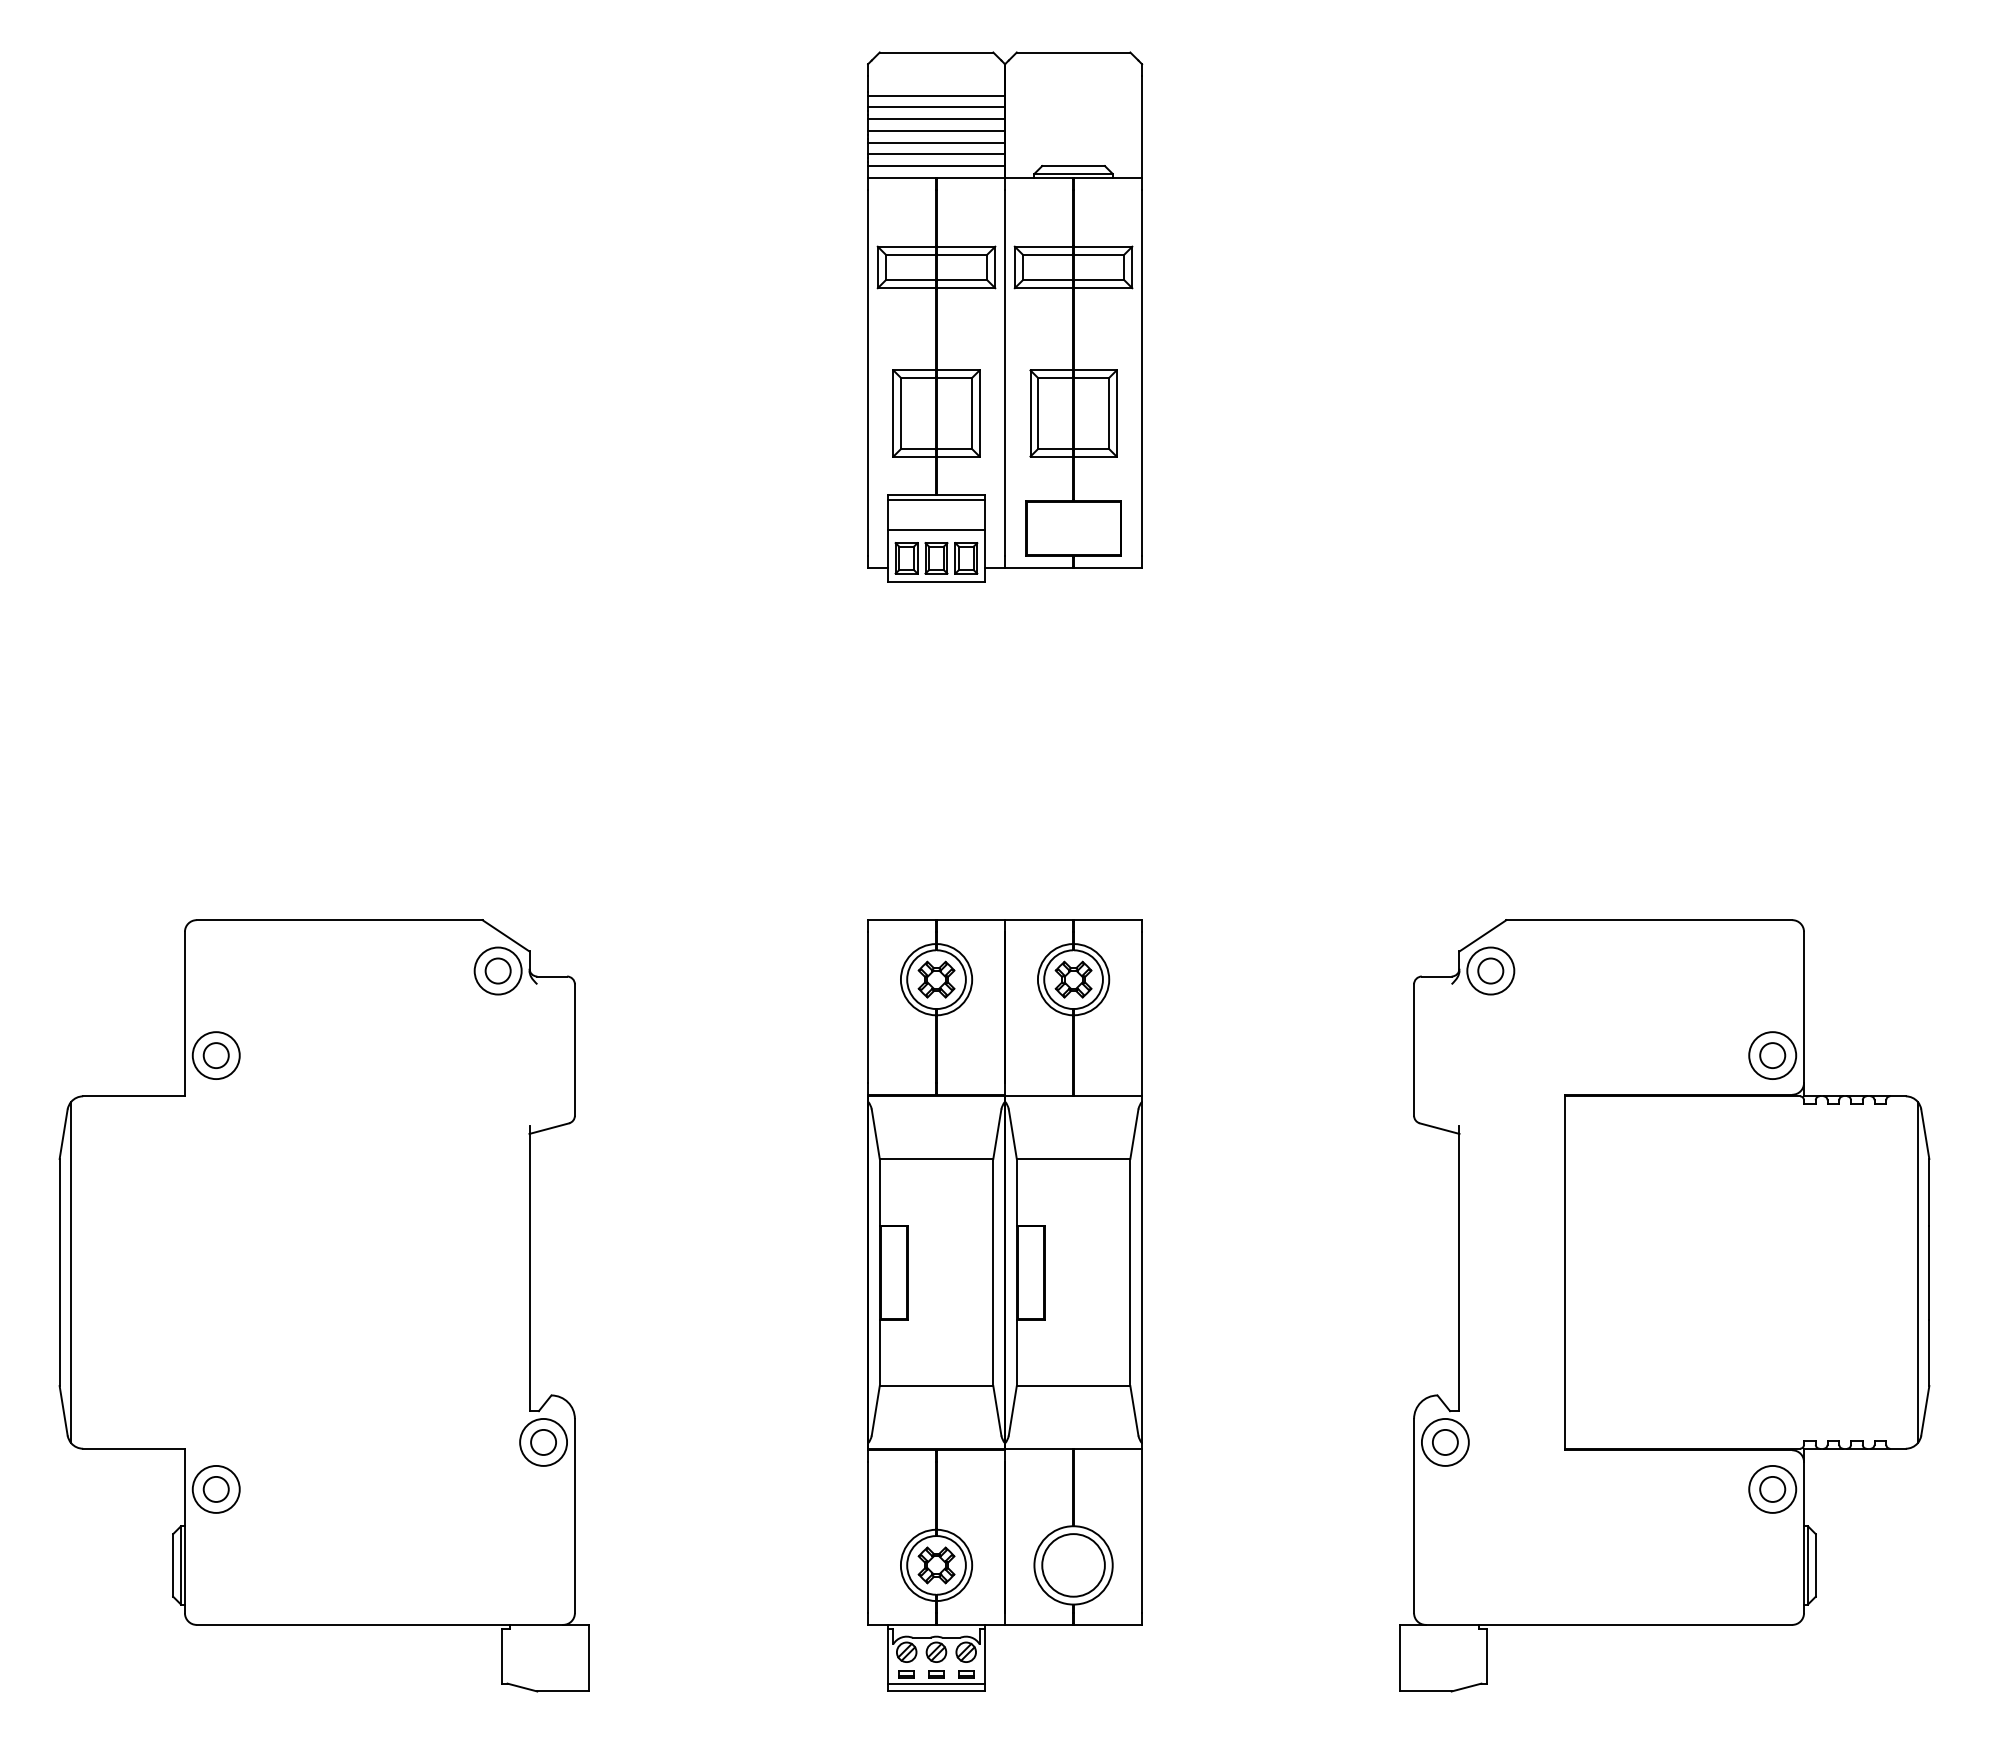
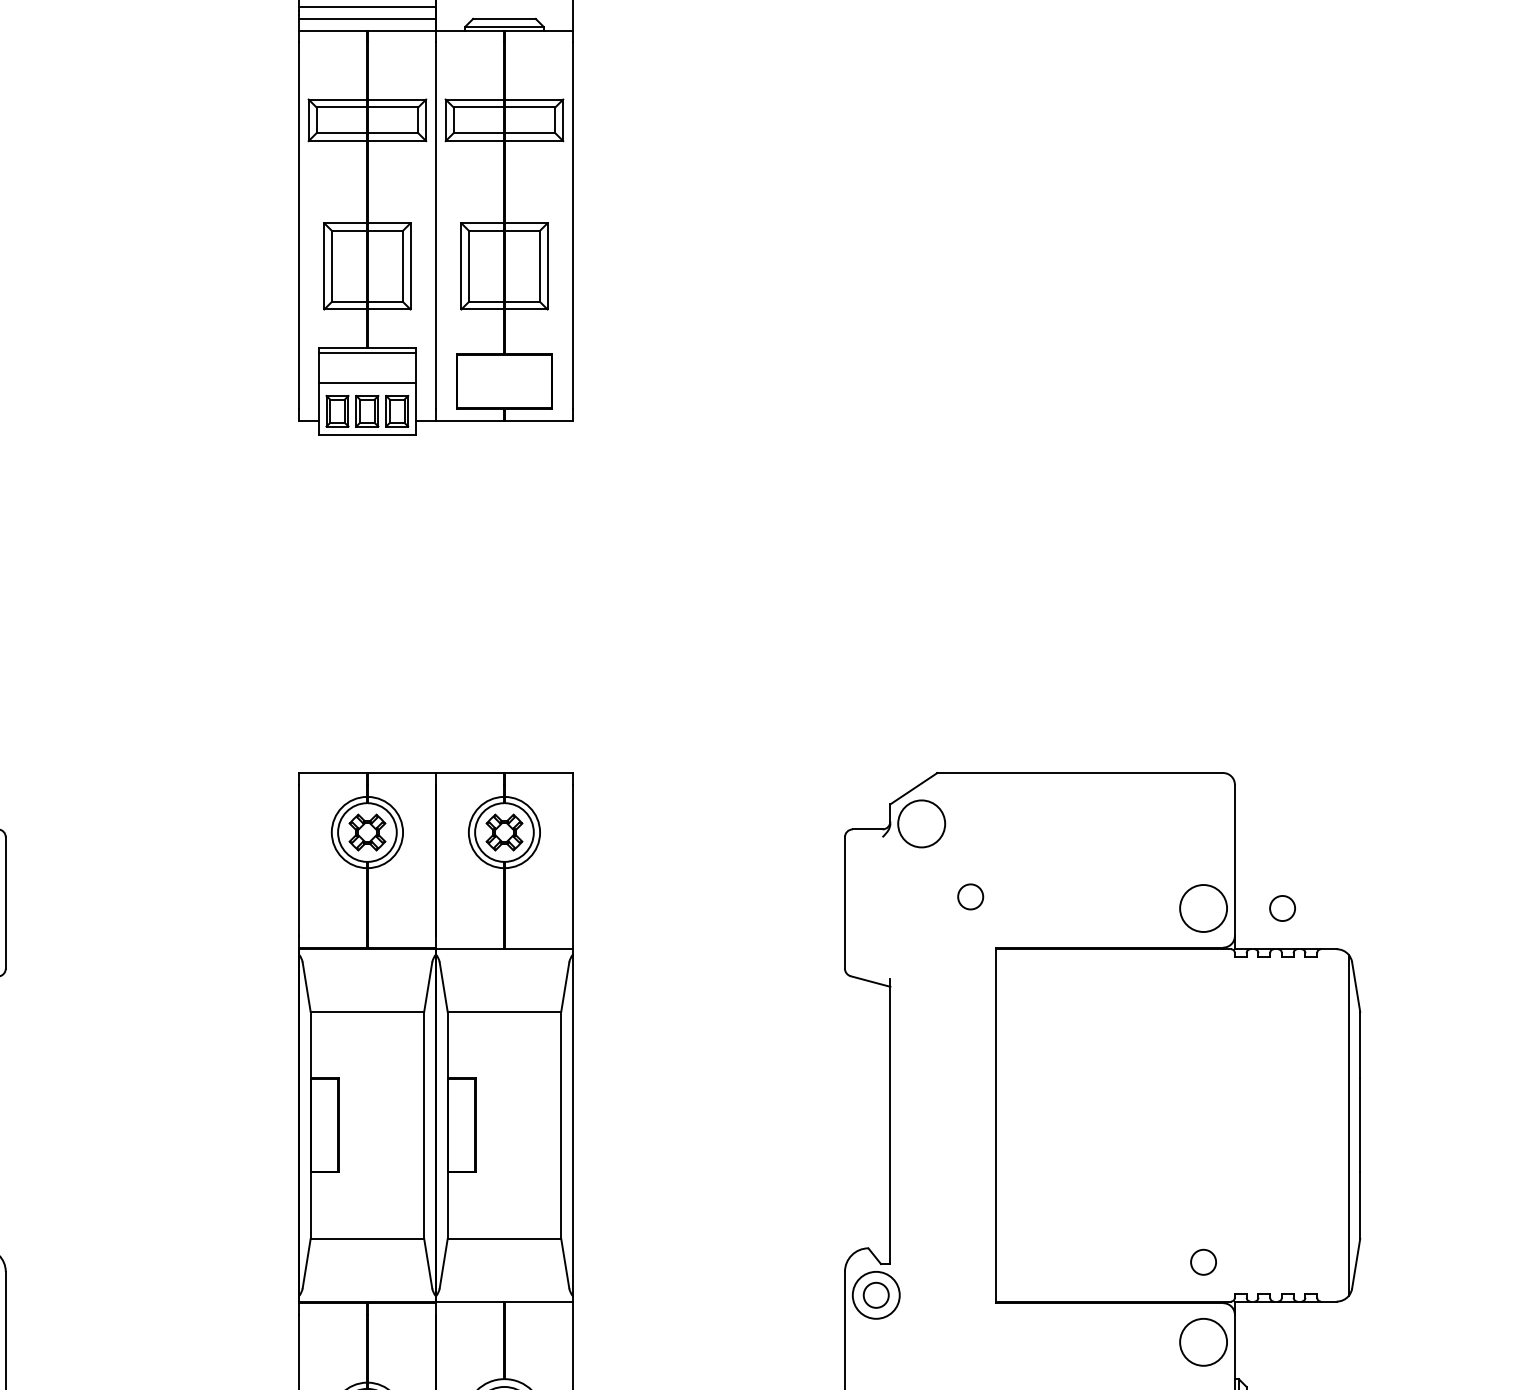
circle: (1490, 970) -> (970, 896), moved
circle: (1772, 1055) -> (1282, 908), moved
circle: (1772, 1489) -> (1203, 1262), moved

